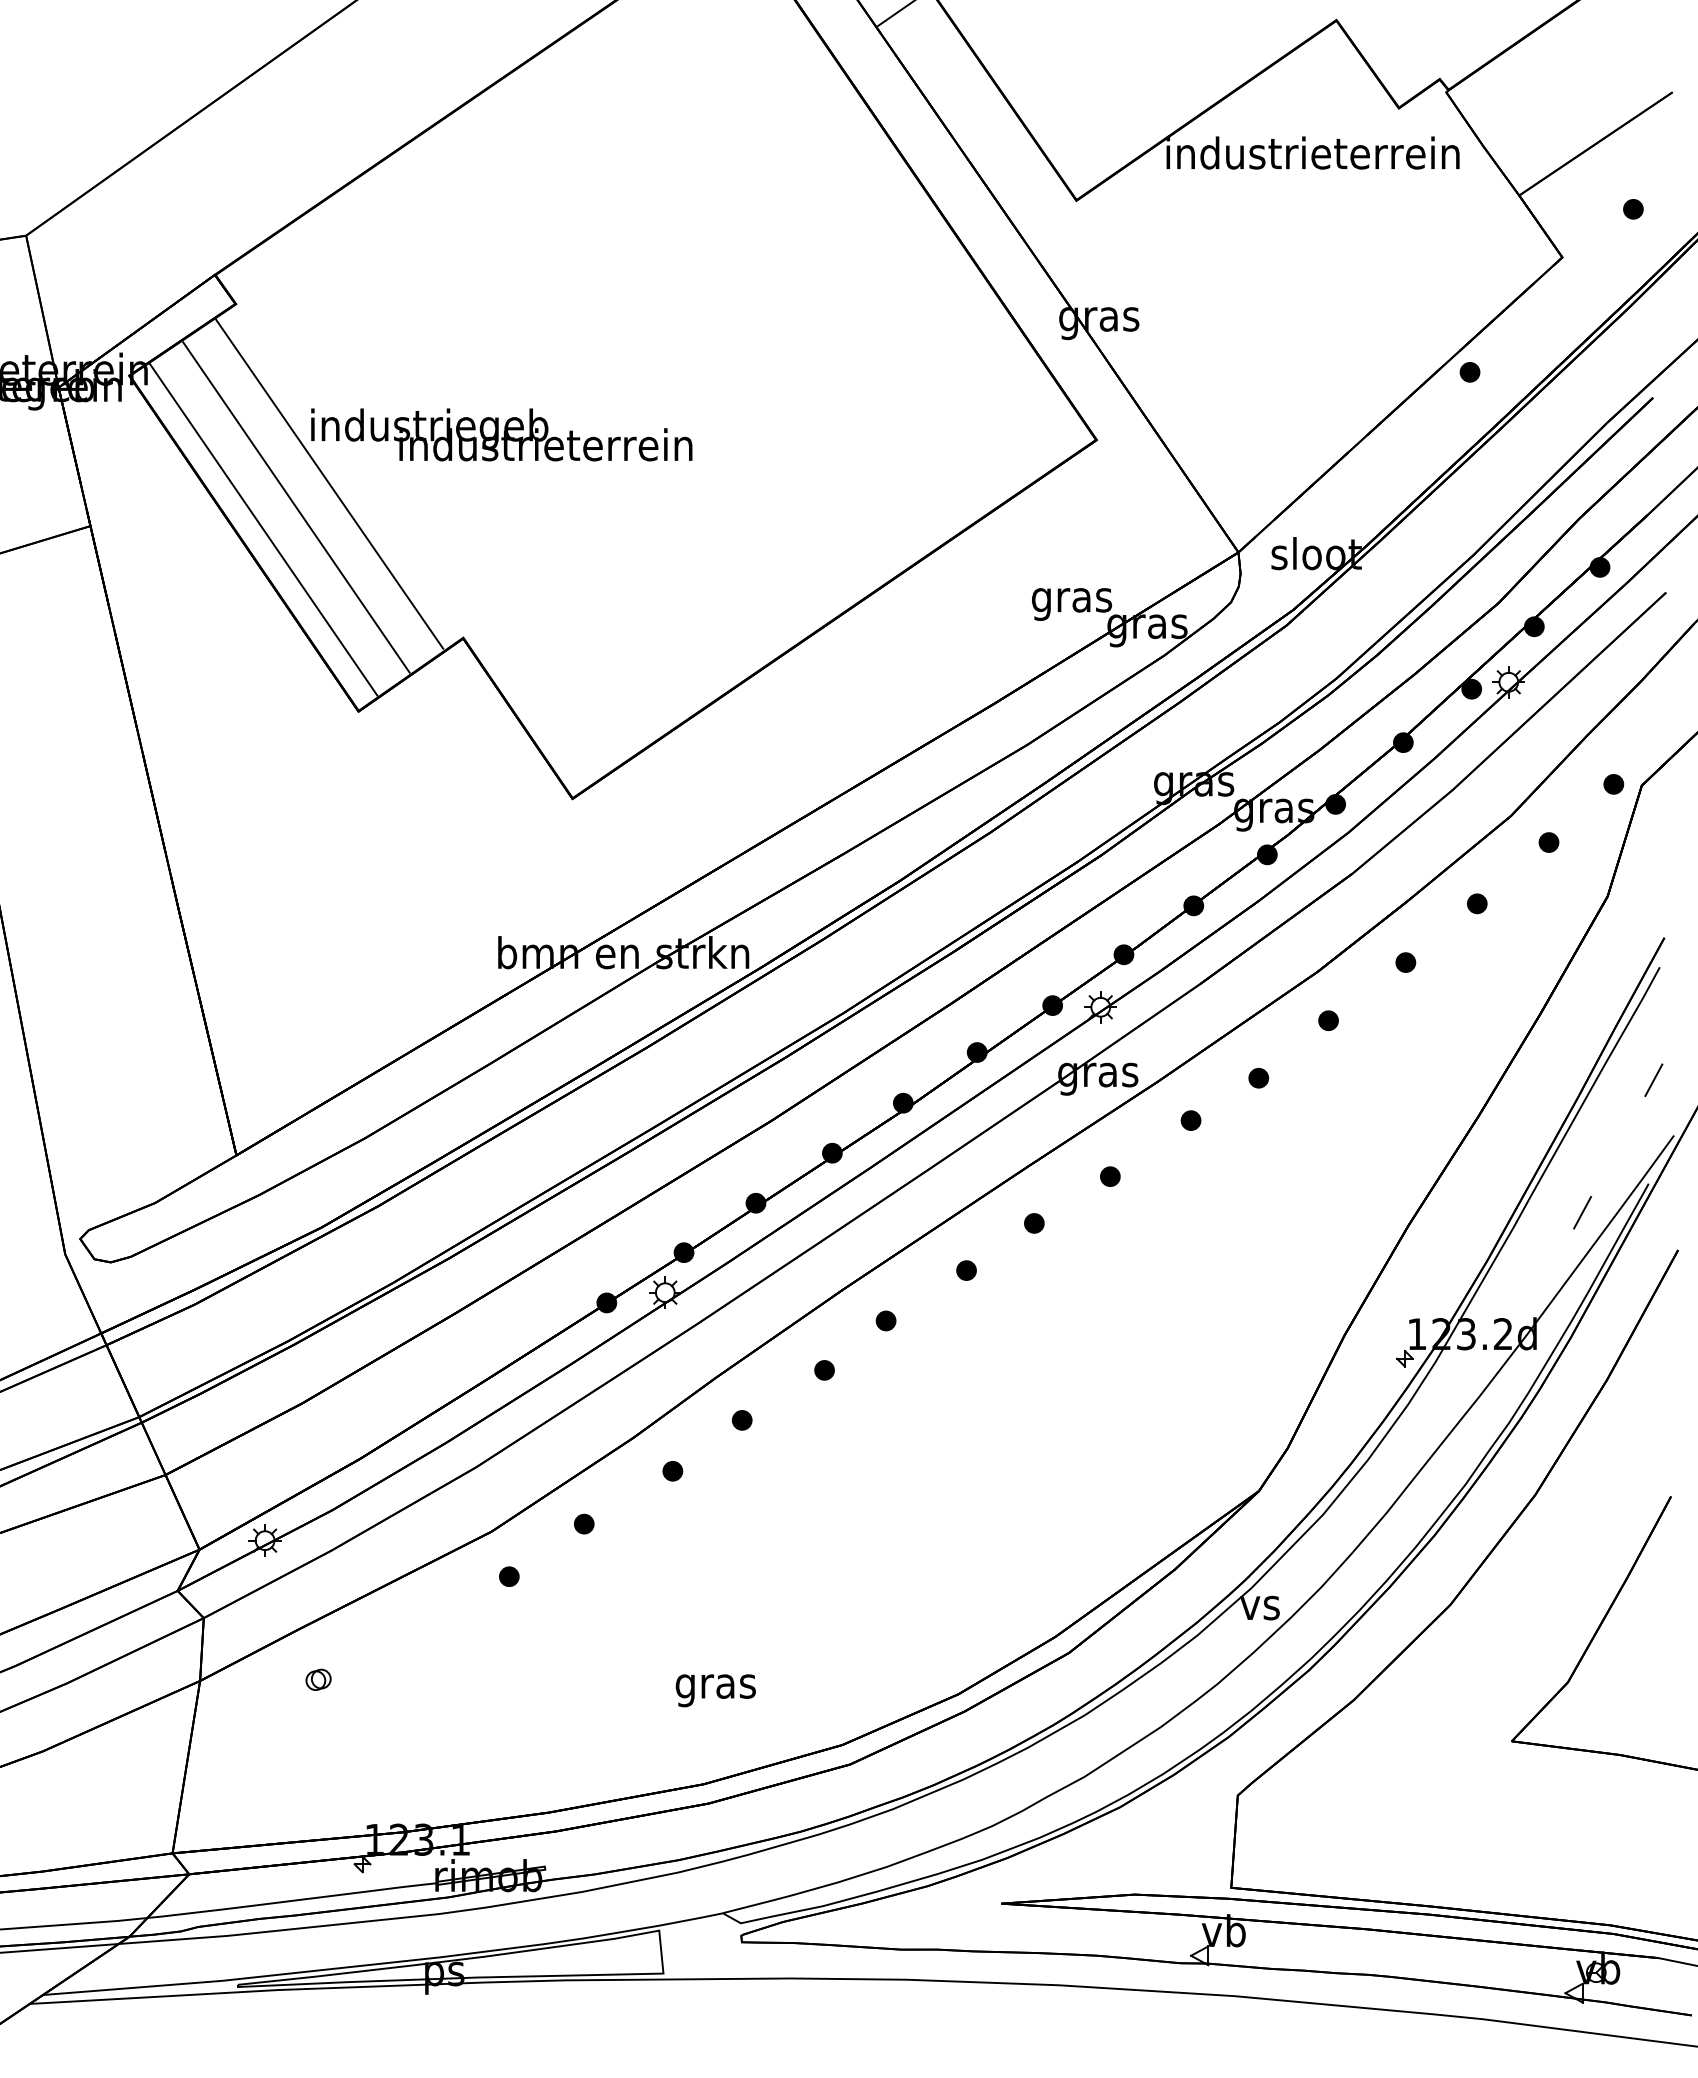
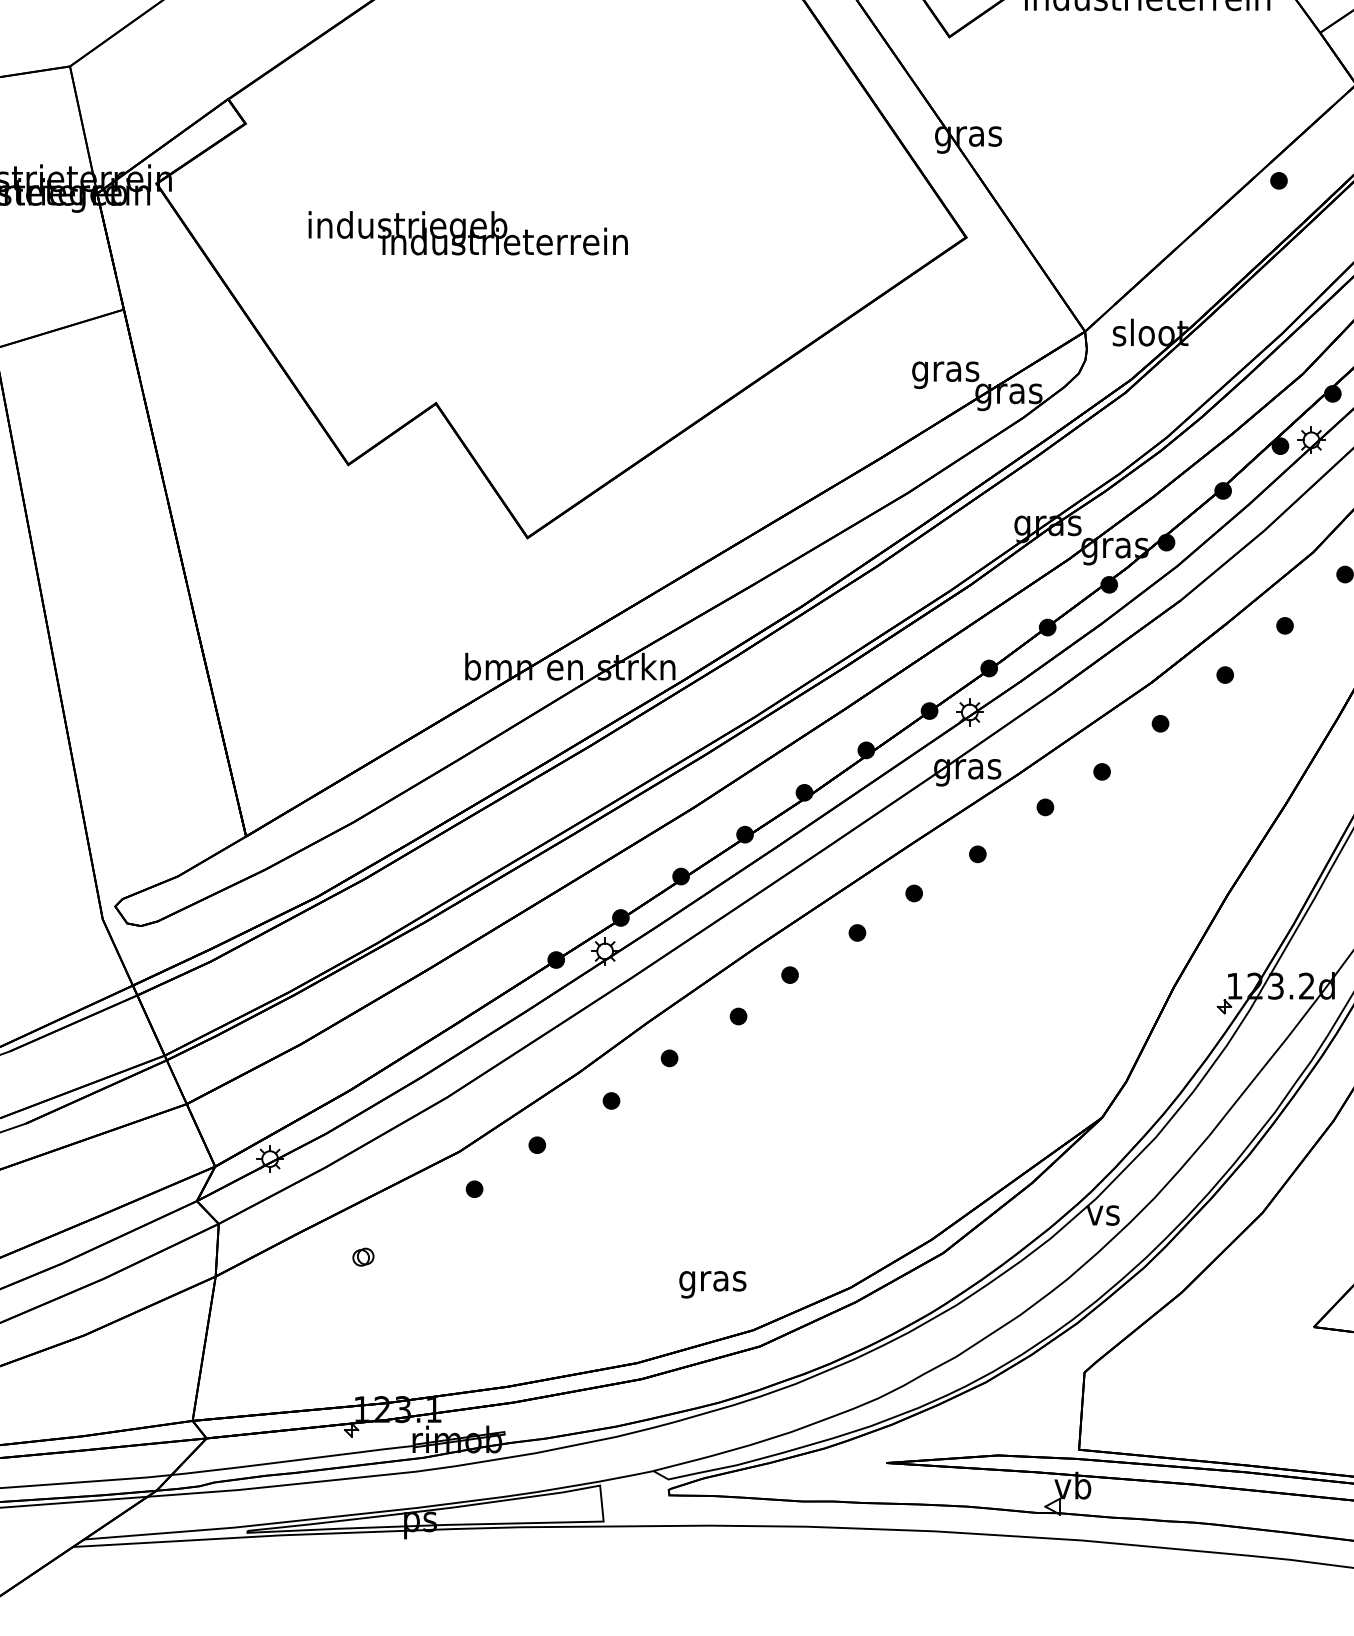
line: (329, 483) -> (324, 273), removed
line: (296, 507) -> (296, 294), removed
line: (263, 529) -> (268, 312), removed
part: (318, 1679) -> (363, 1256), moved
text: (715, 1690) -> (712, 1284), moved

